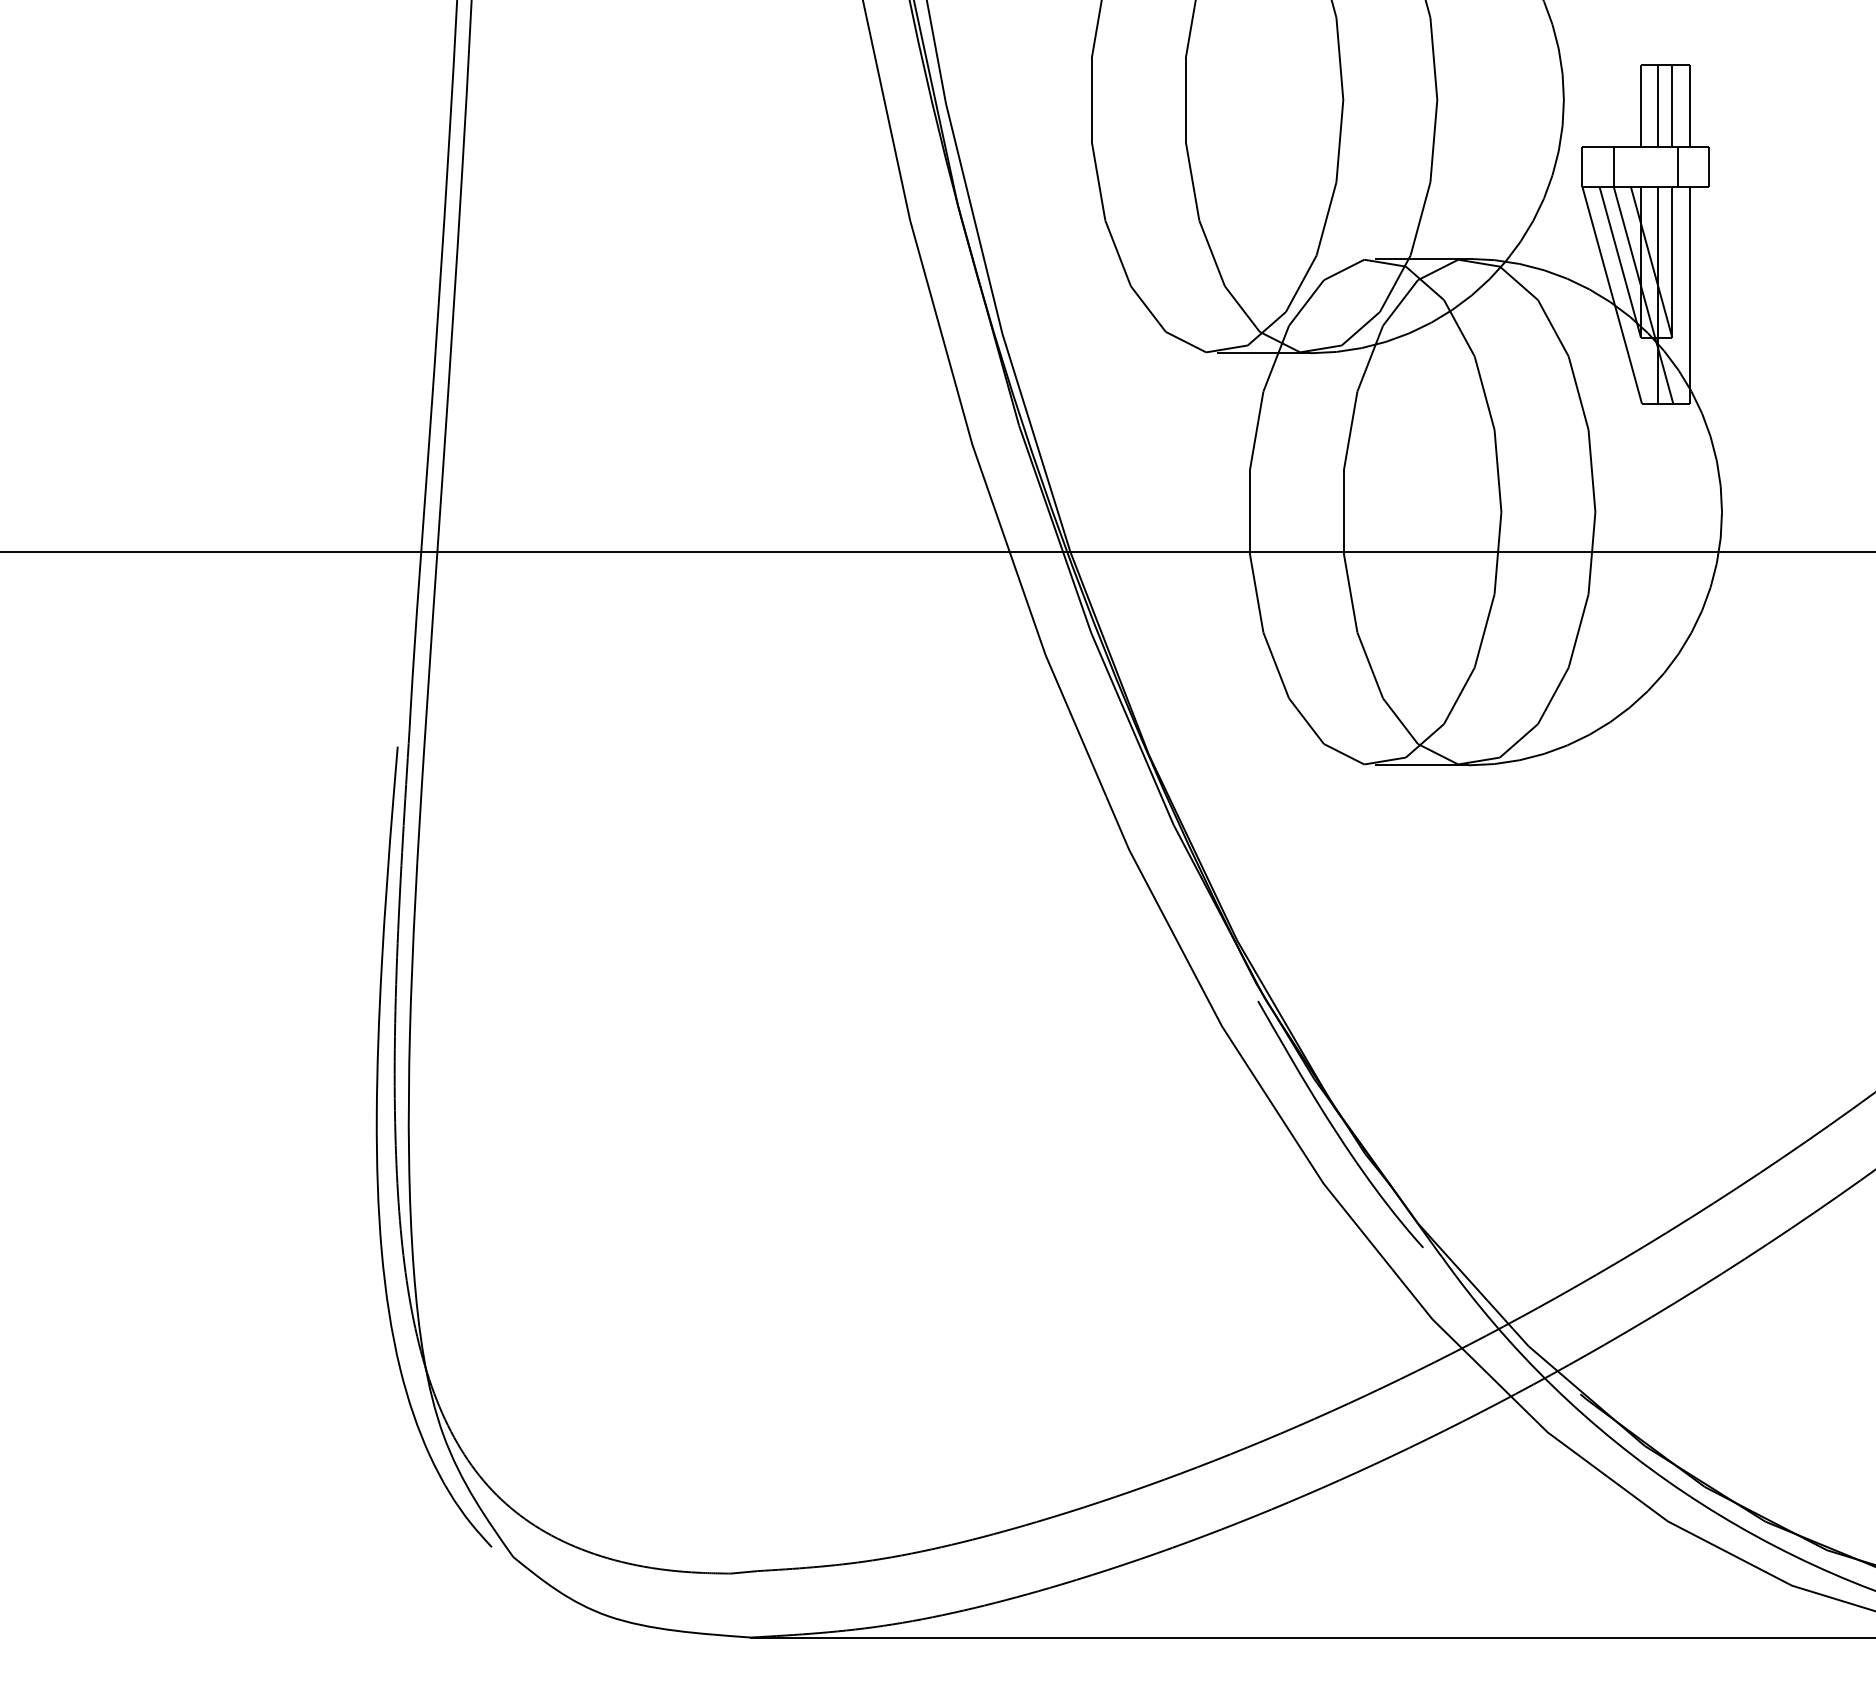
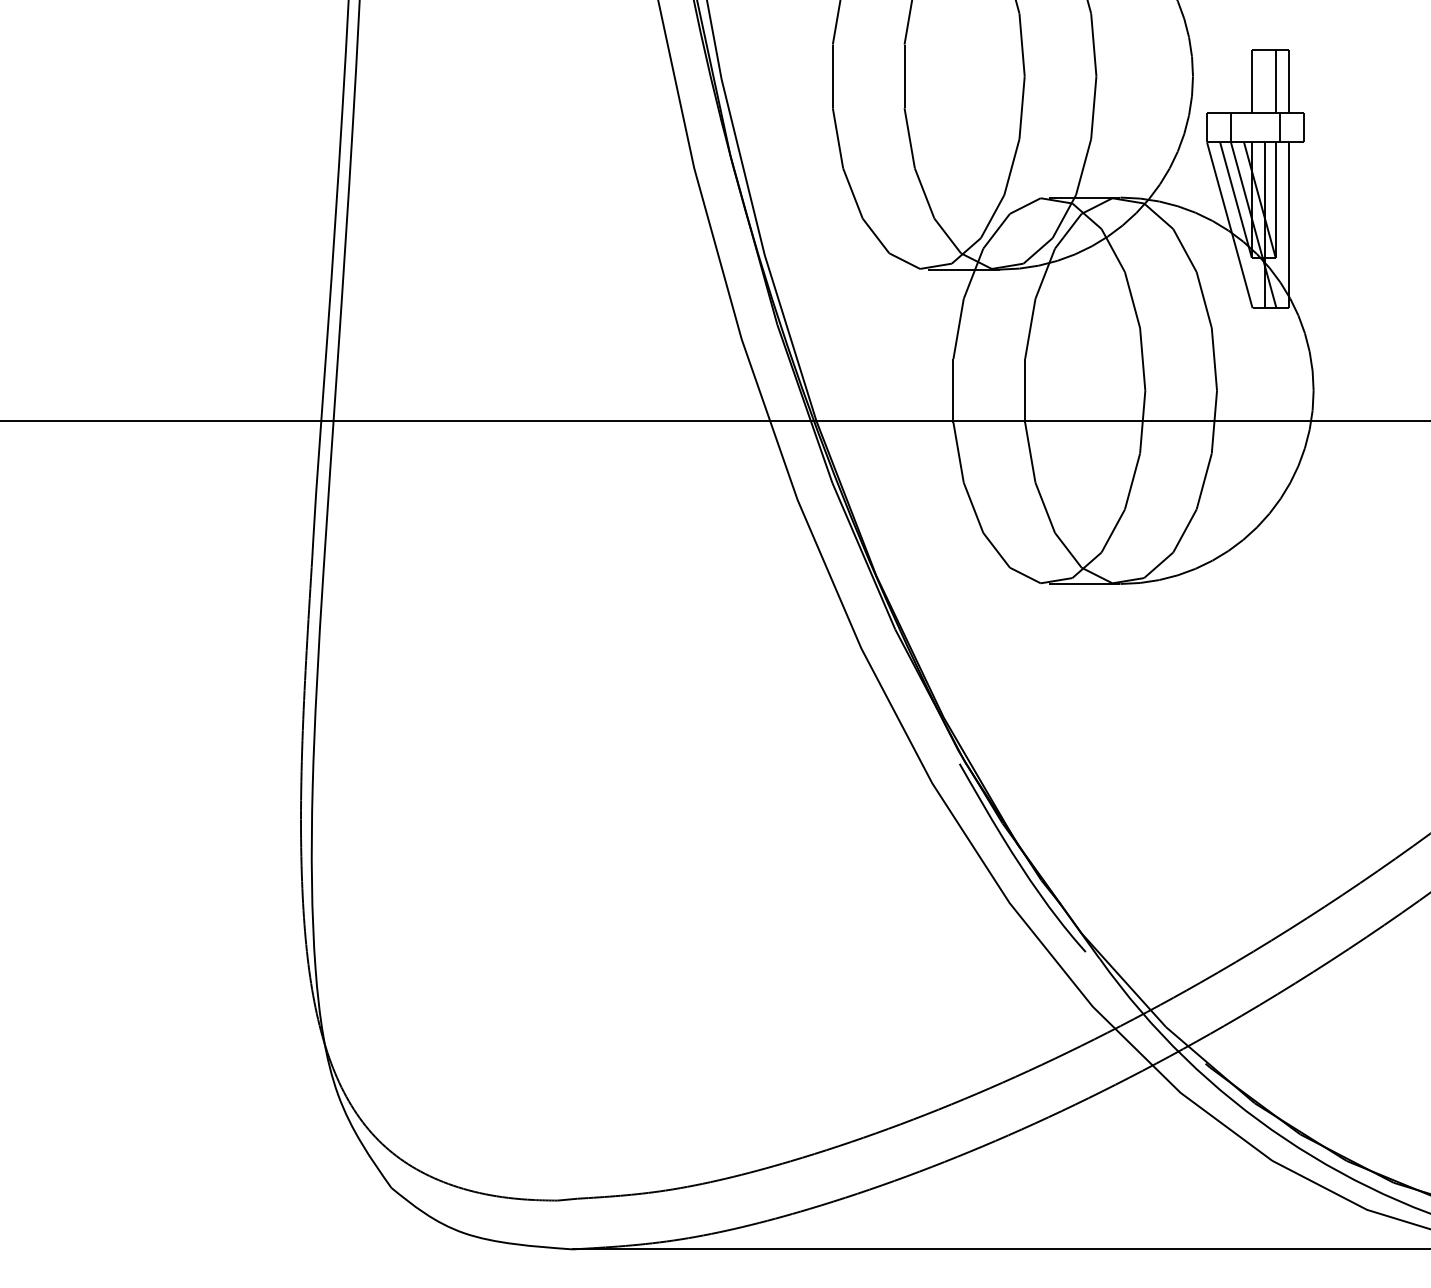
line: (1658, 105) -> (1265, 80), removed
curve: (377, 1146) -> (287, 874), removed

